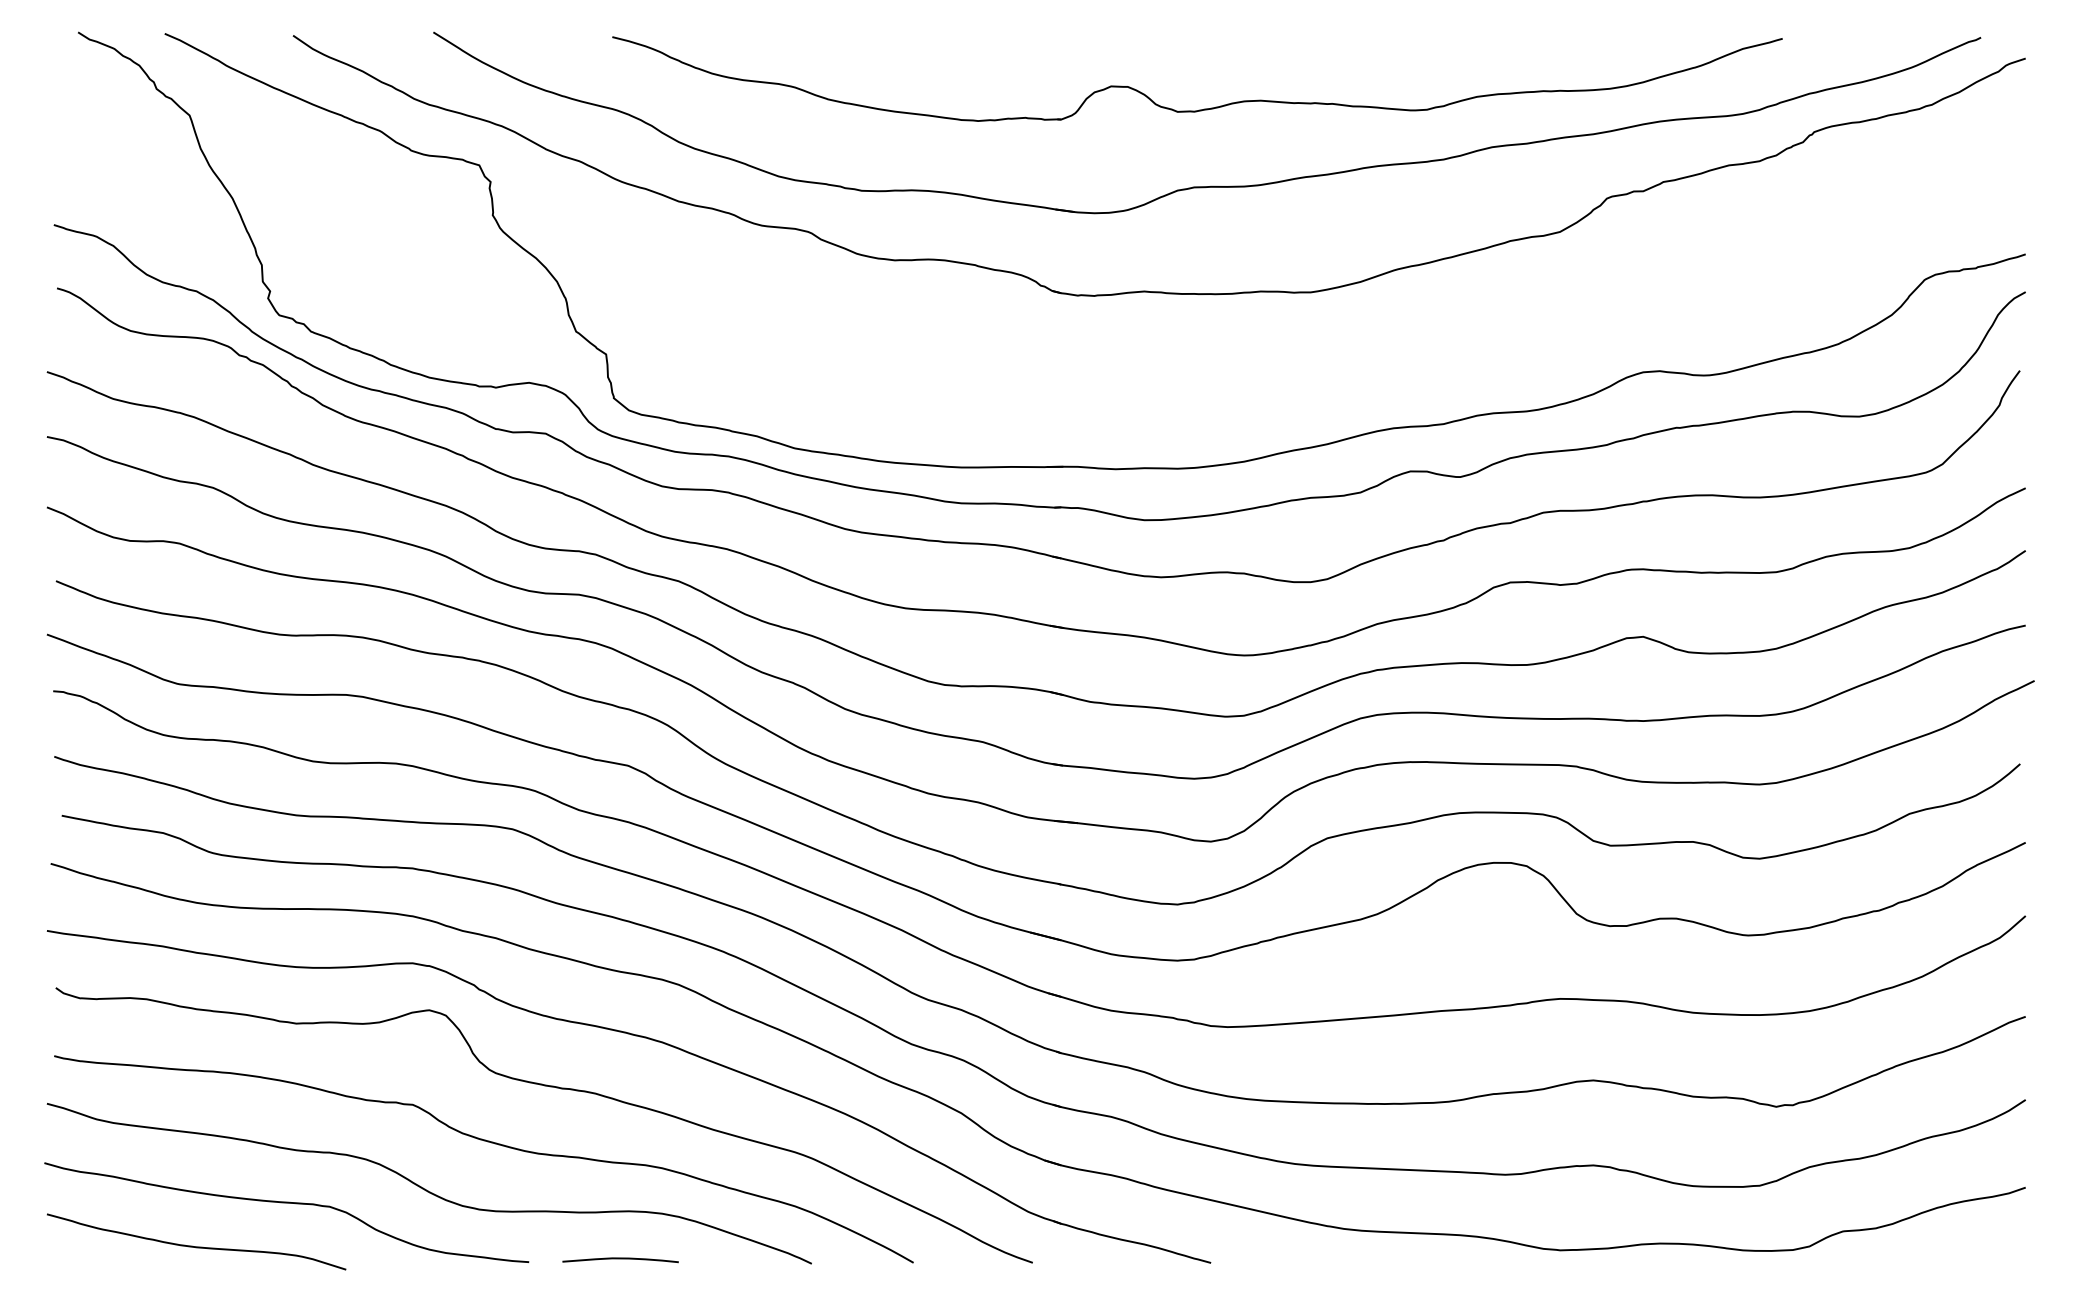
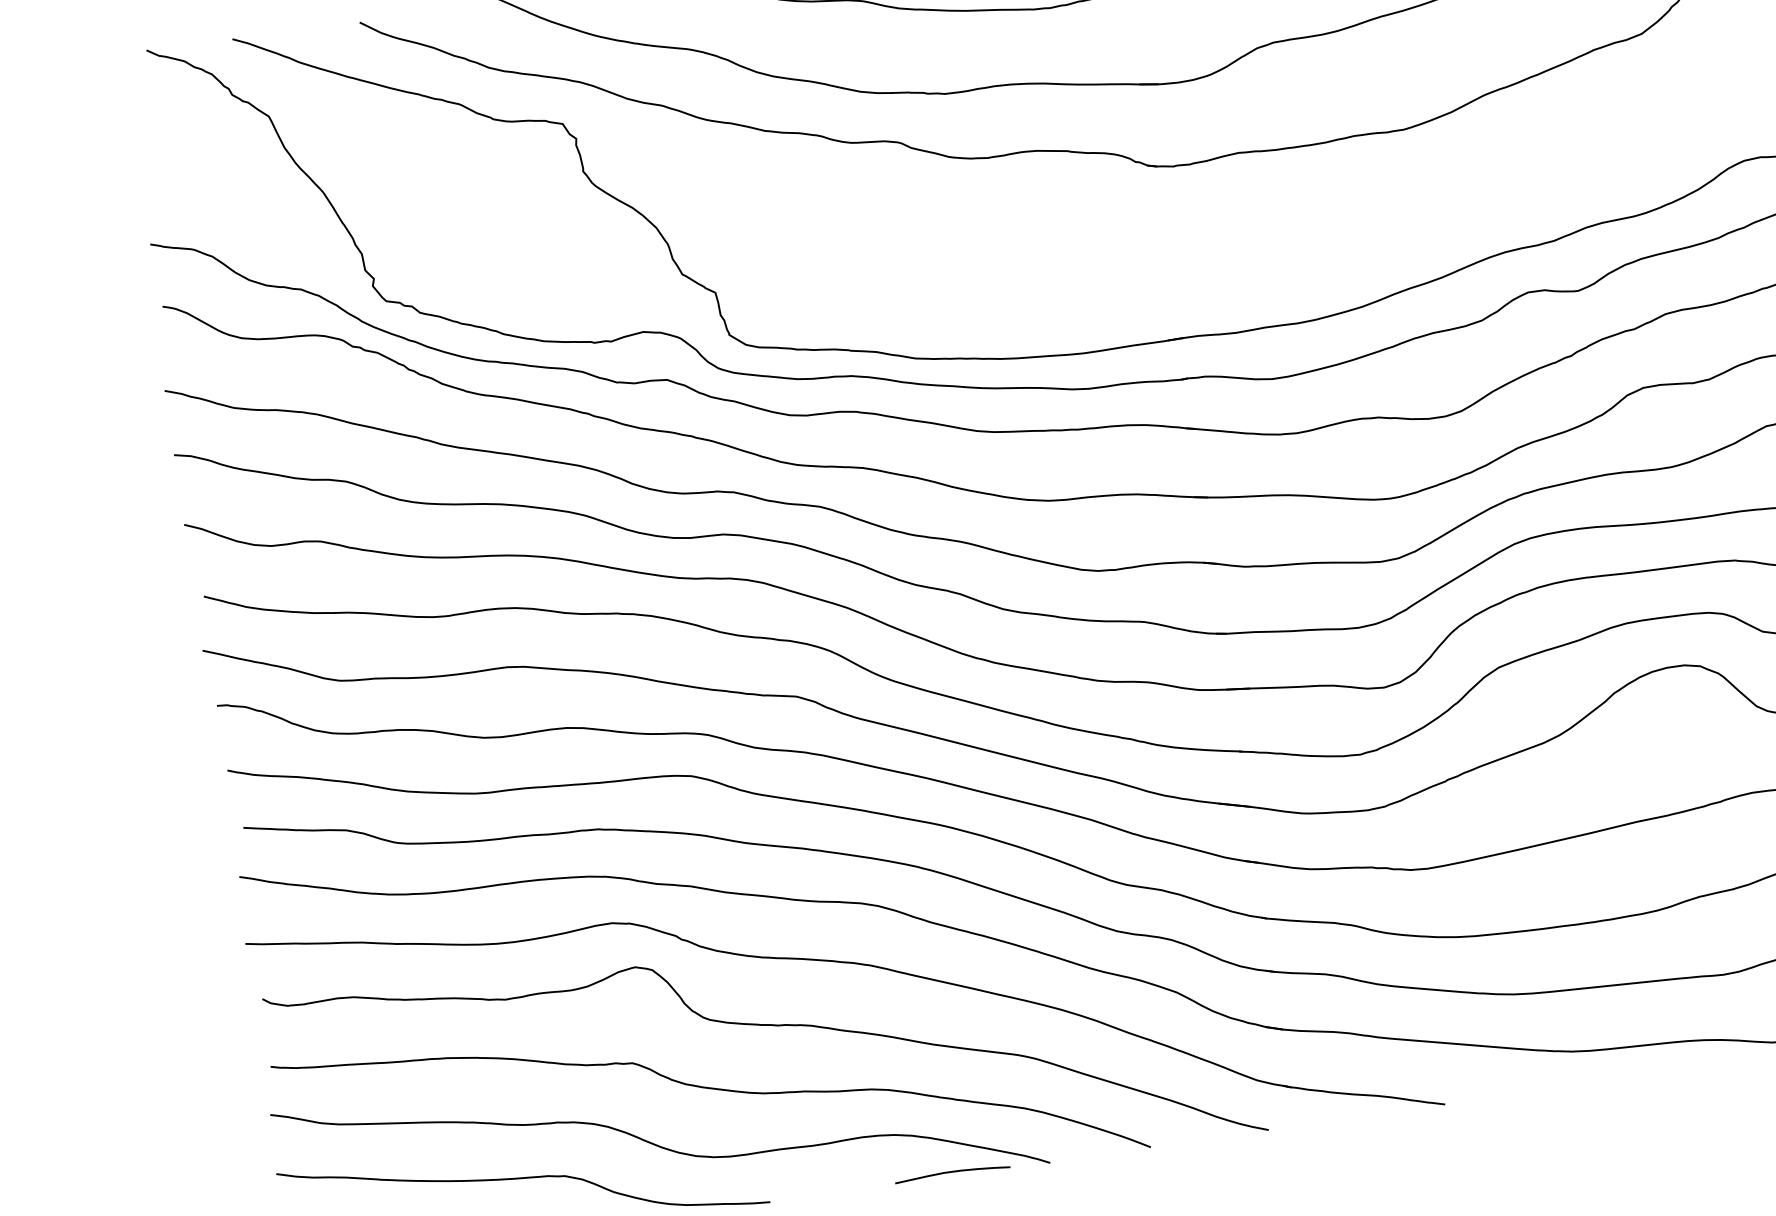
curve: (620, 1259) -> (952, 1172), moved

